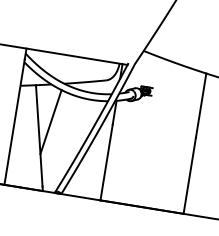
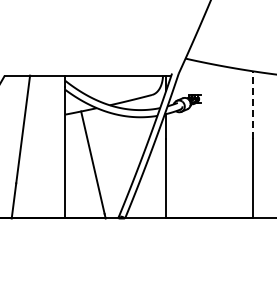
line: (201, 106) -> (253, 105), solid -> dashed
line: (50, 121) -> (102, 146), removed

